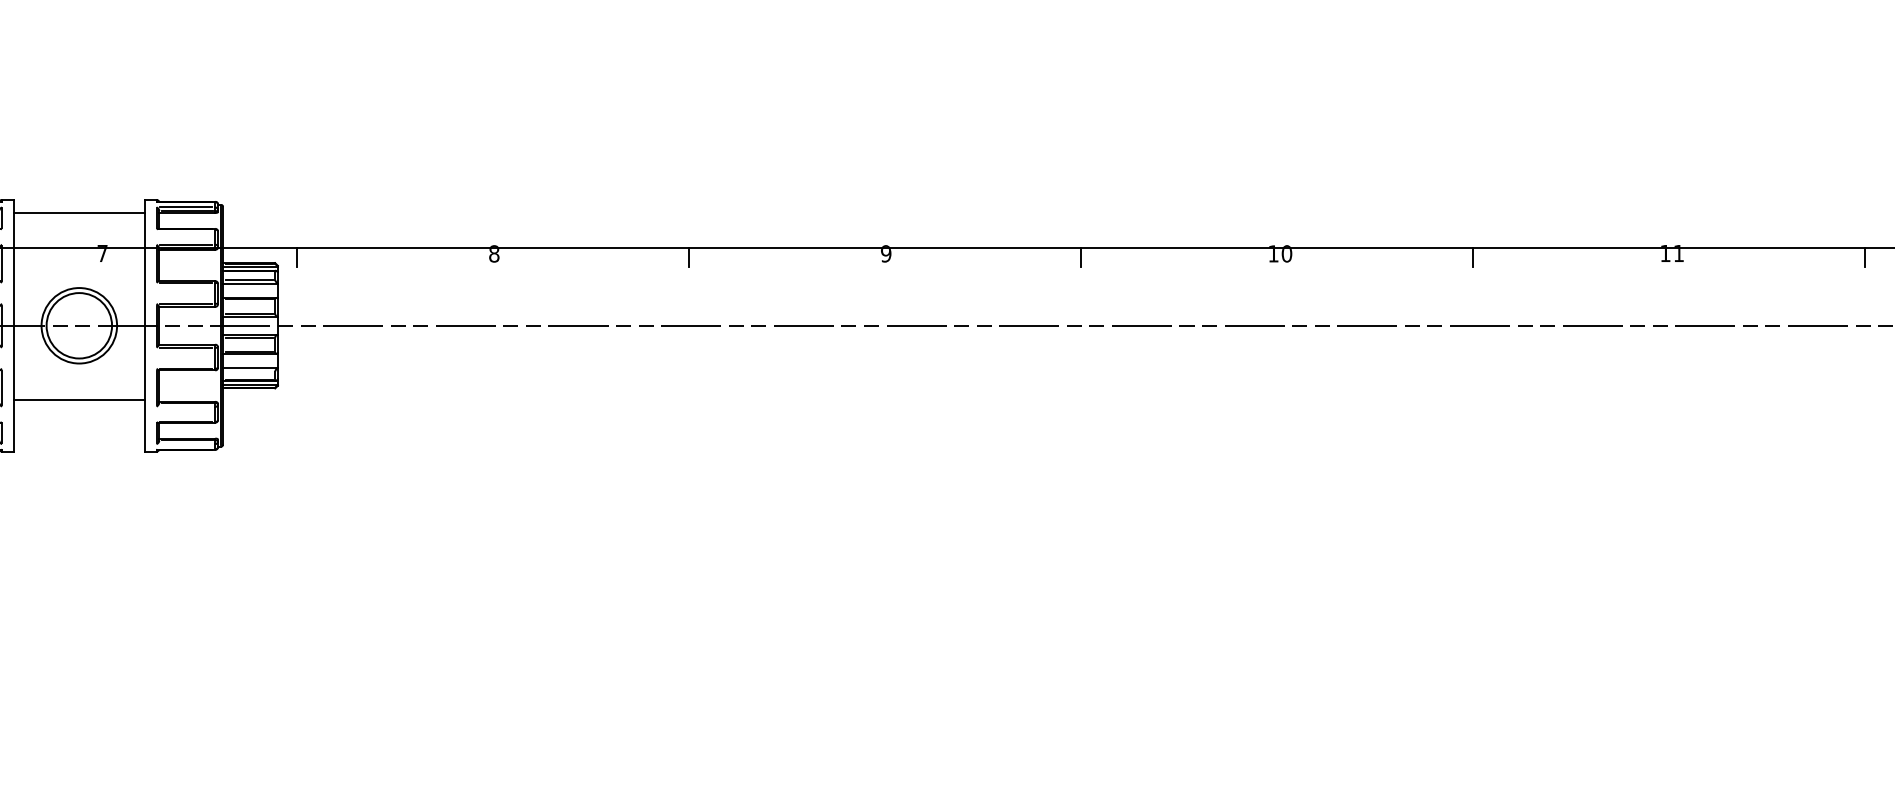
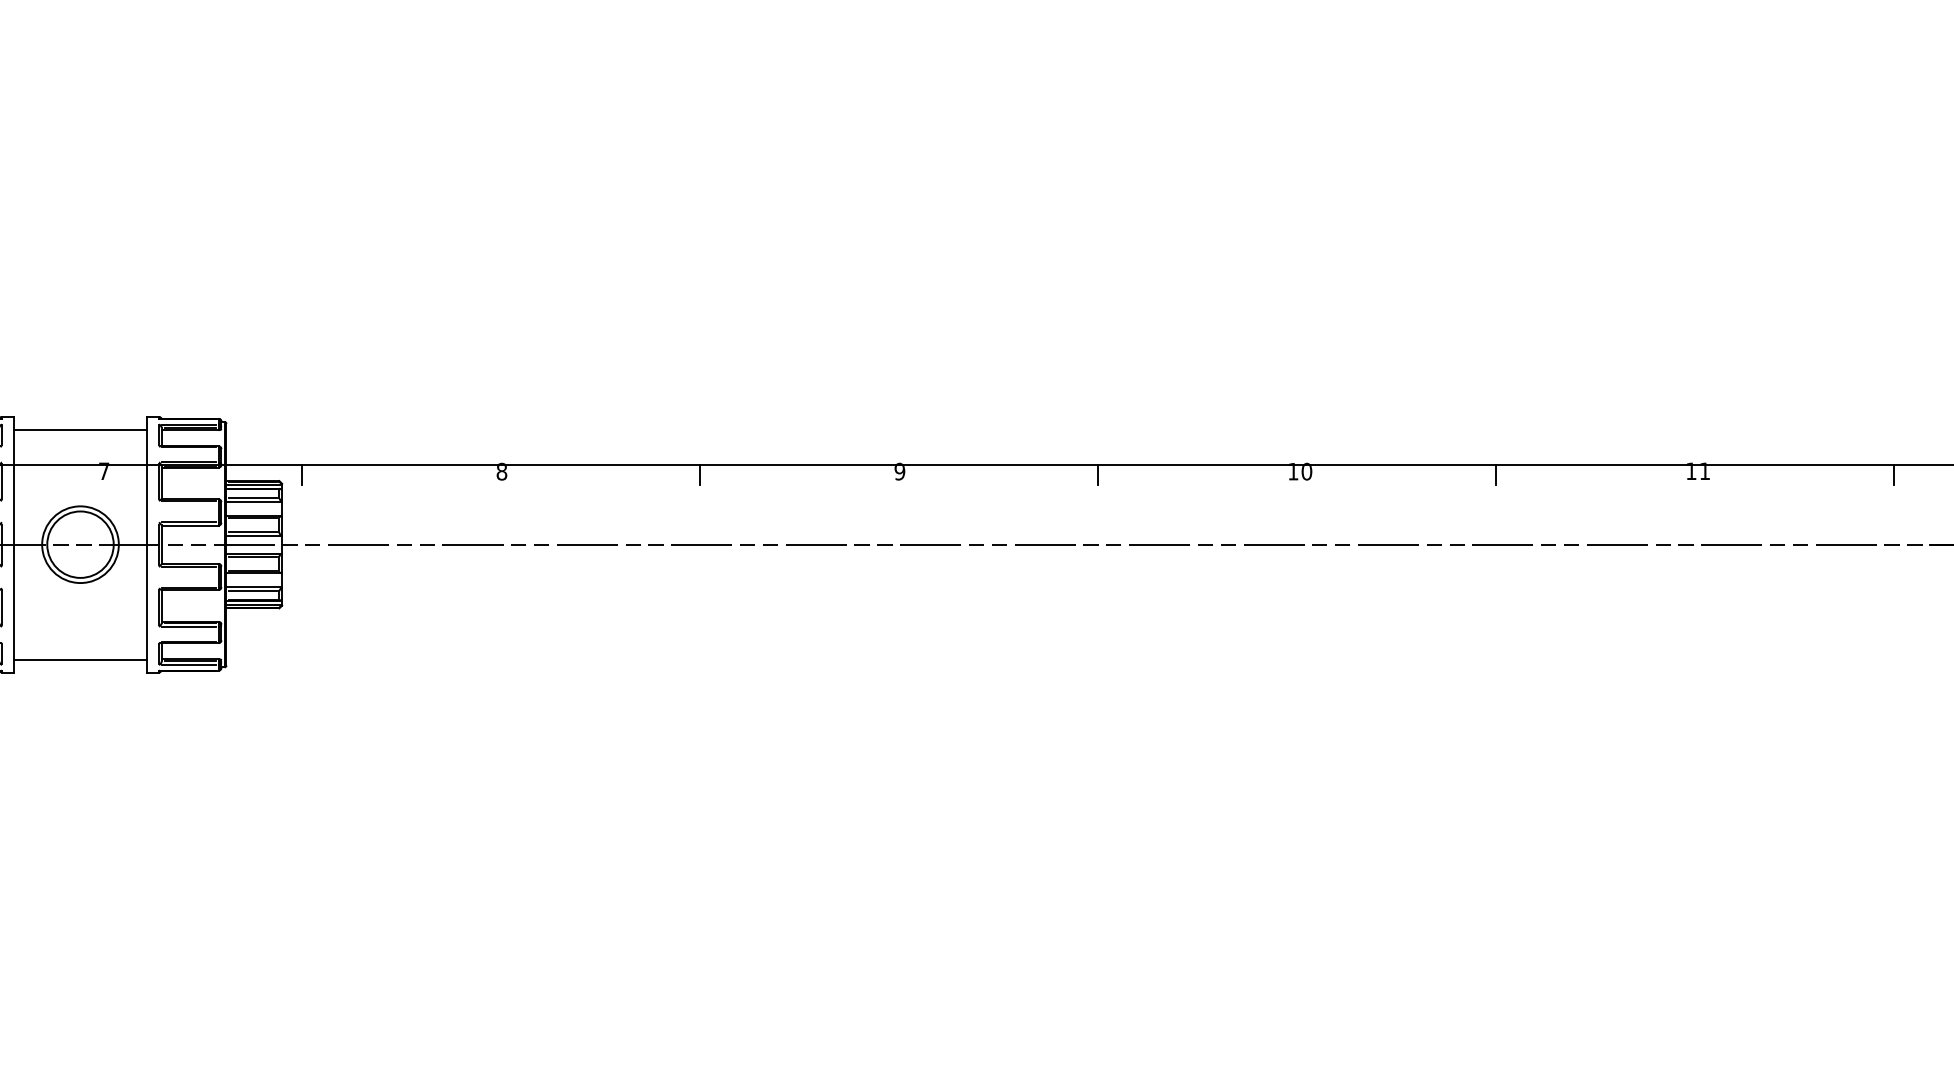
line: (248, 371) -> (252, 591), added
line: (79, 399) -> (80, 659), moved
line: (185, 406) -> (188, 626), added
line: (185, 443) -> (188, 664), added

